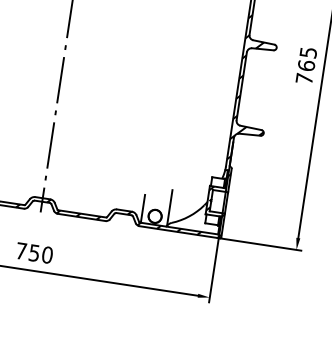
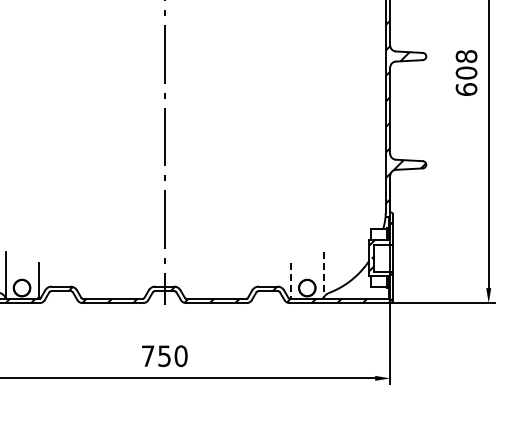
text: (306, 65) -> (466, 72), 765 -> 608
line: (142, 208) -> (290, 280), solid -> dashed
line: (169, 208) -> (323, 275), solid -> dashed

